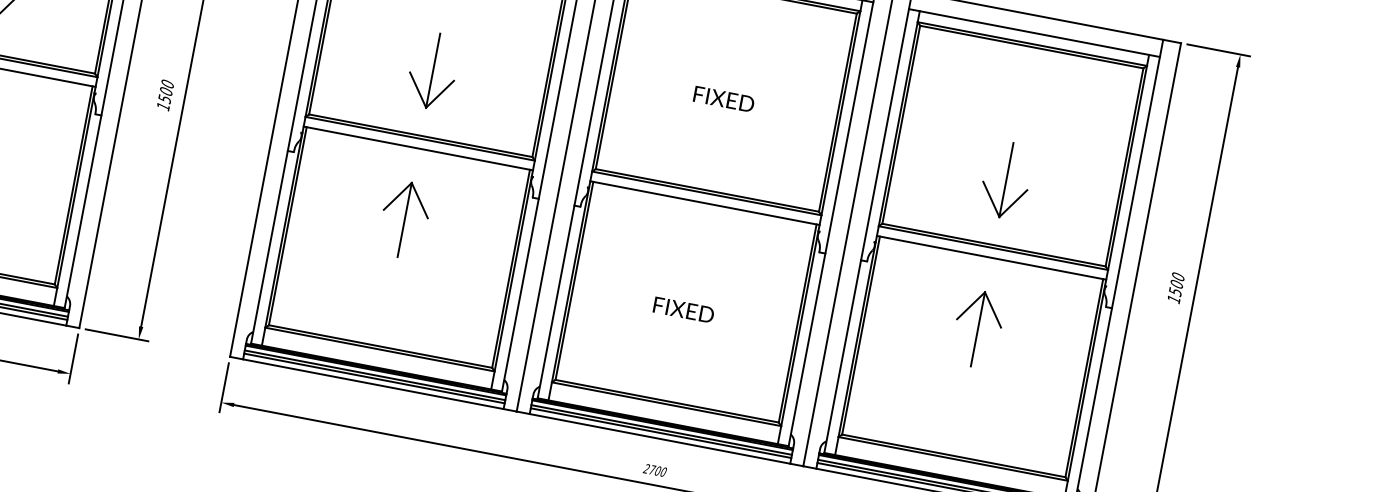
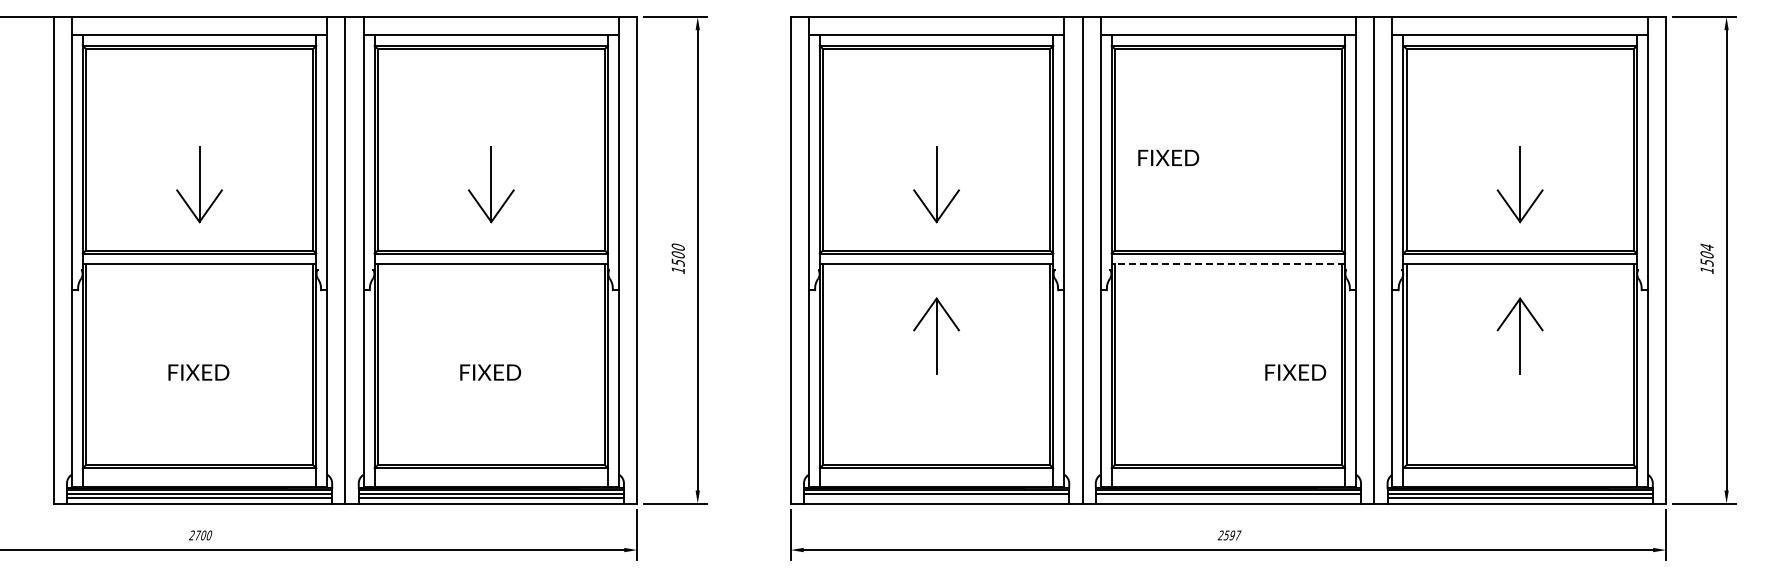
text: (723, 98) -> (1168, 157), moved
line: (705, 203) -> (1228, 263), solid -> dashed
text: (1177, 277) -> (1706, 247), 1500 -> 1504
text: (683, 310) -> (1295, 372), moved
line: (374, 378) -> (936, 497), removed
line: (660, 432) -> (1227, 497), removed
text: (658, 471) -> (1232, 535), 2700 -> 2597

